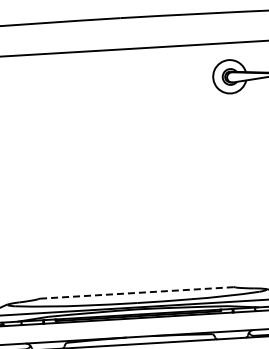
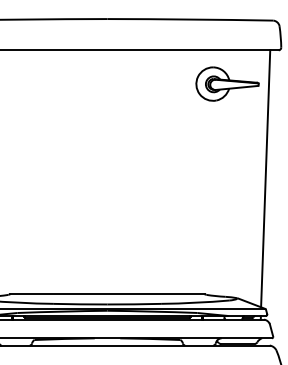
line: (136, 293) -> (107, 294), dashed -> solid

